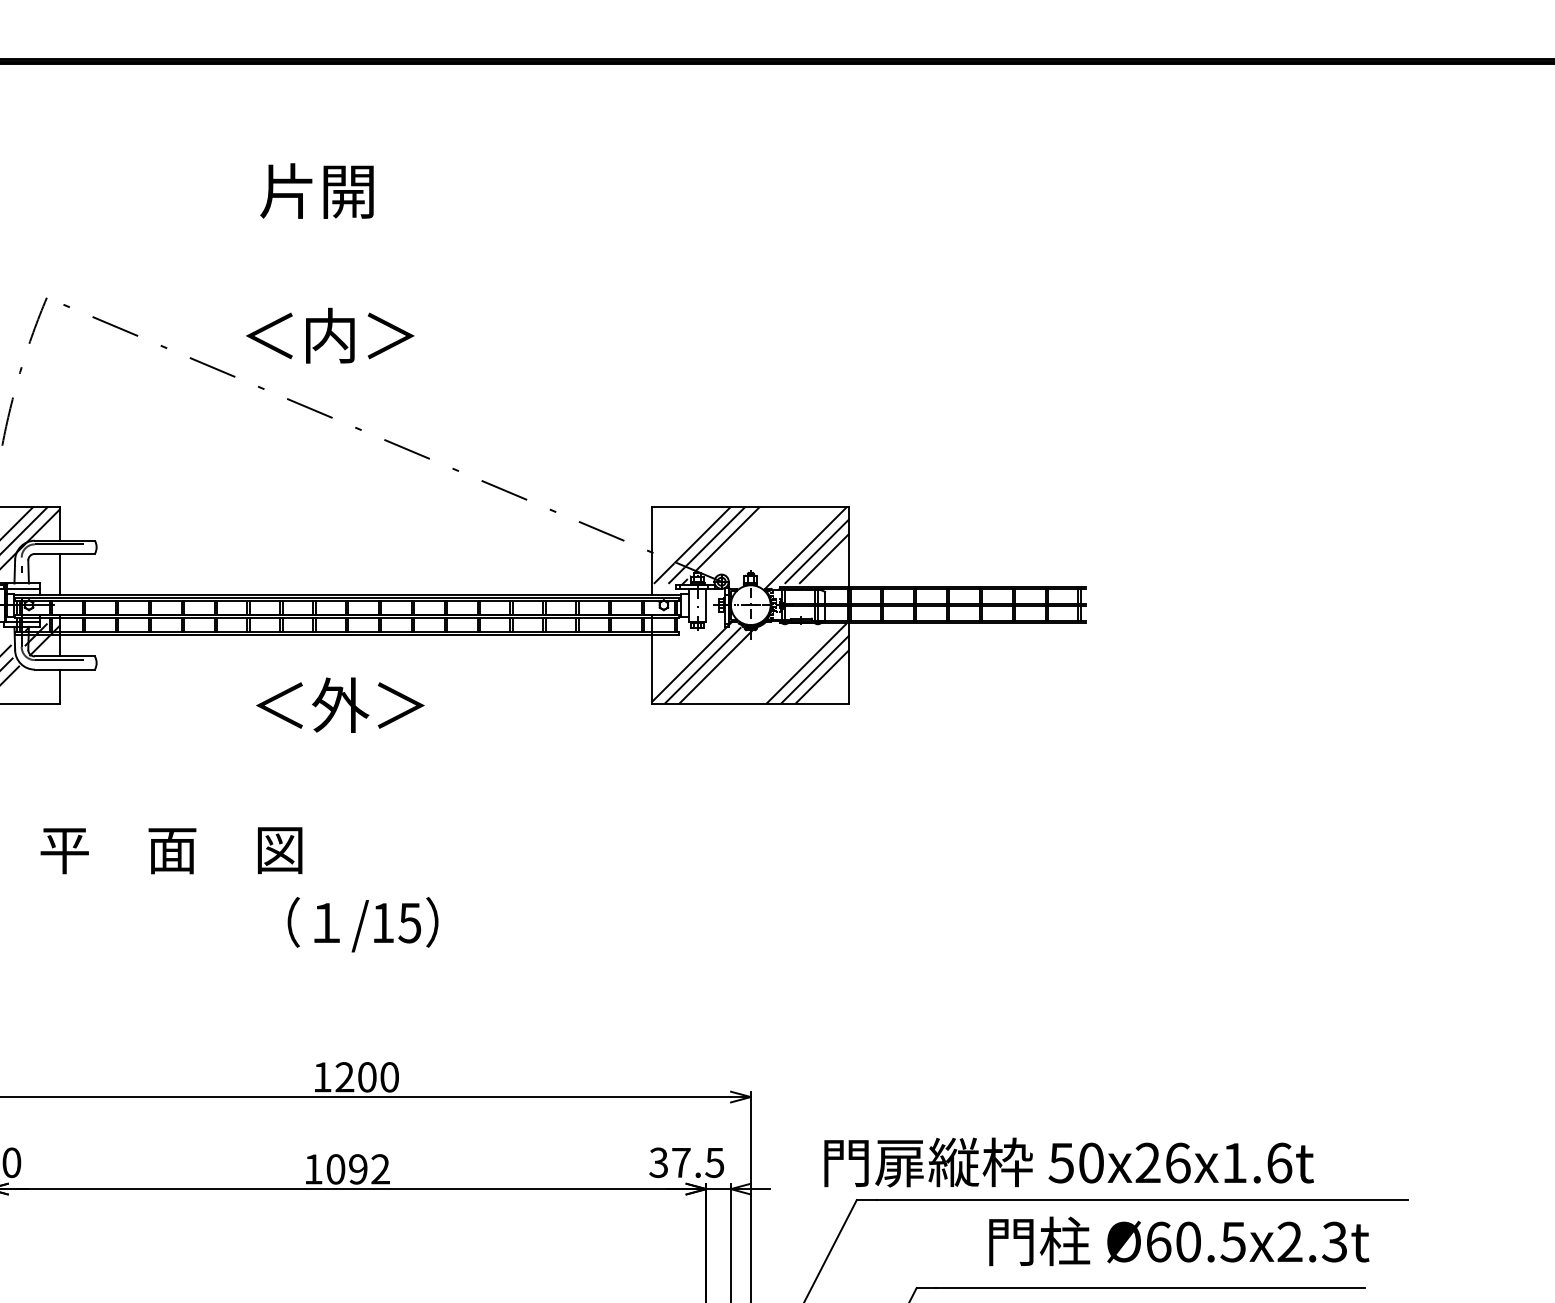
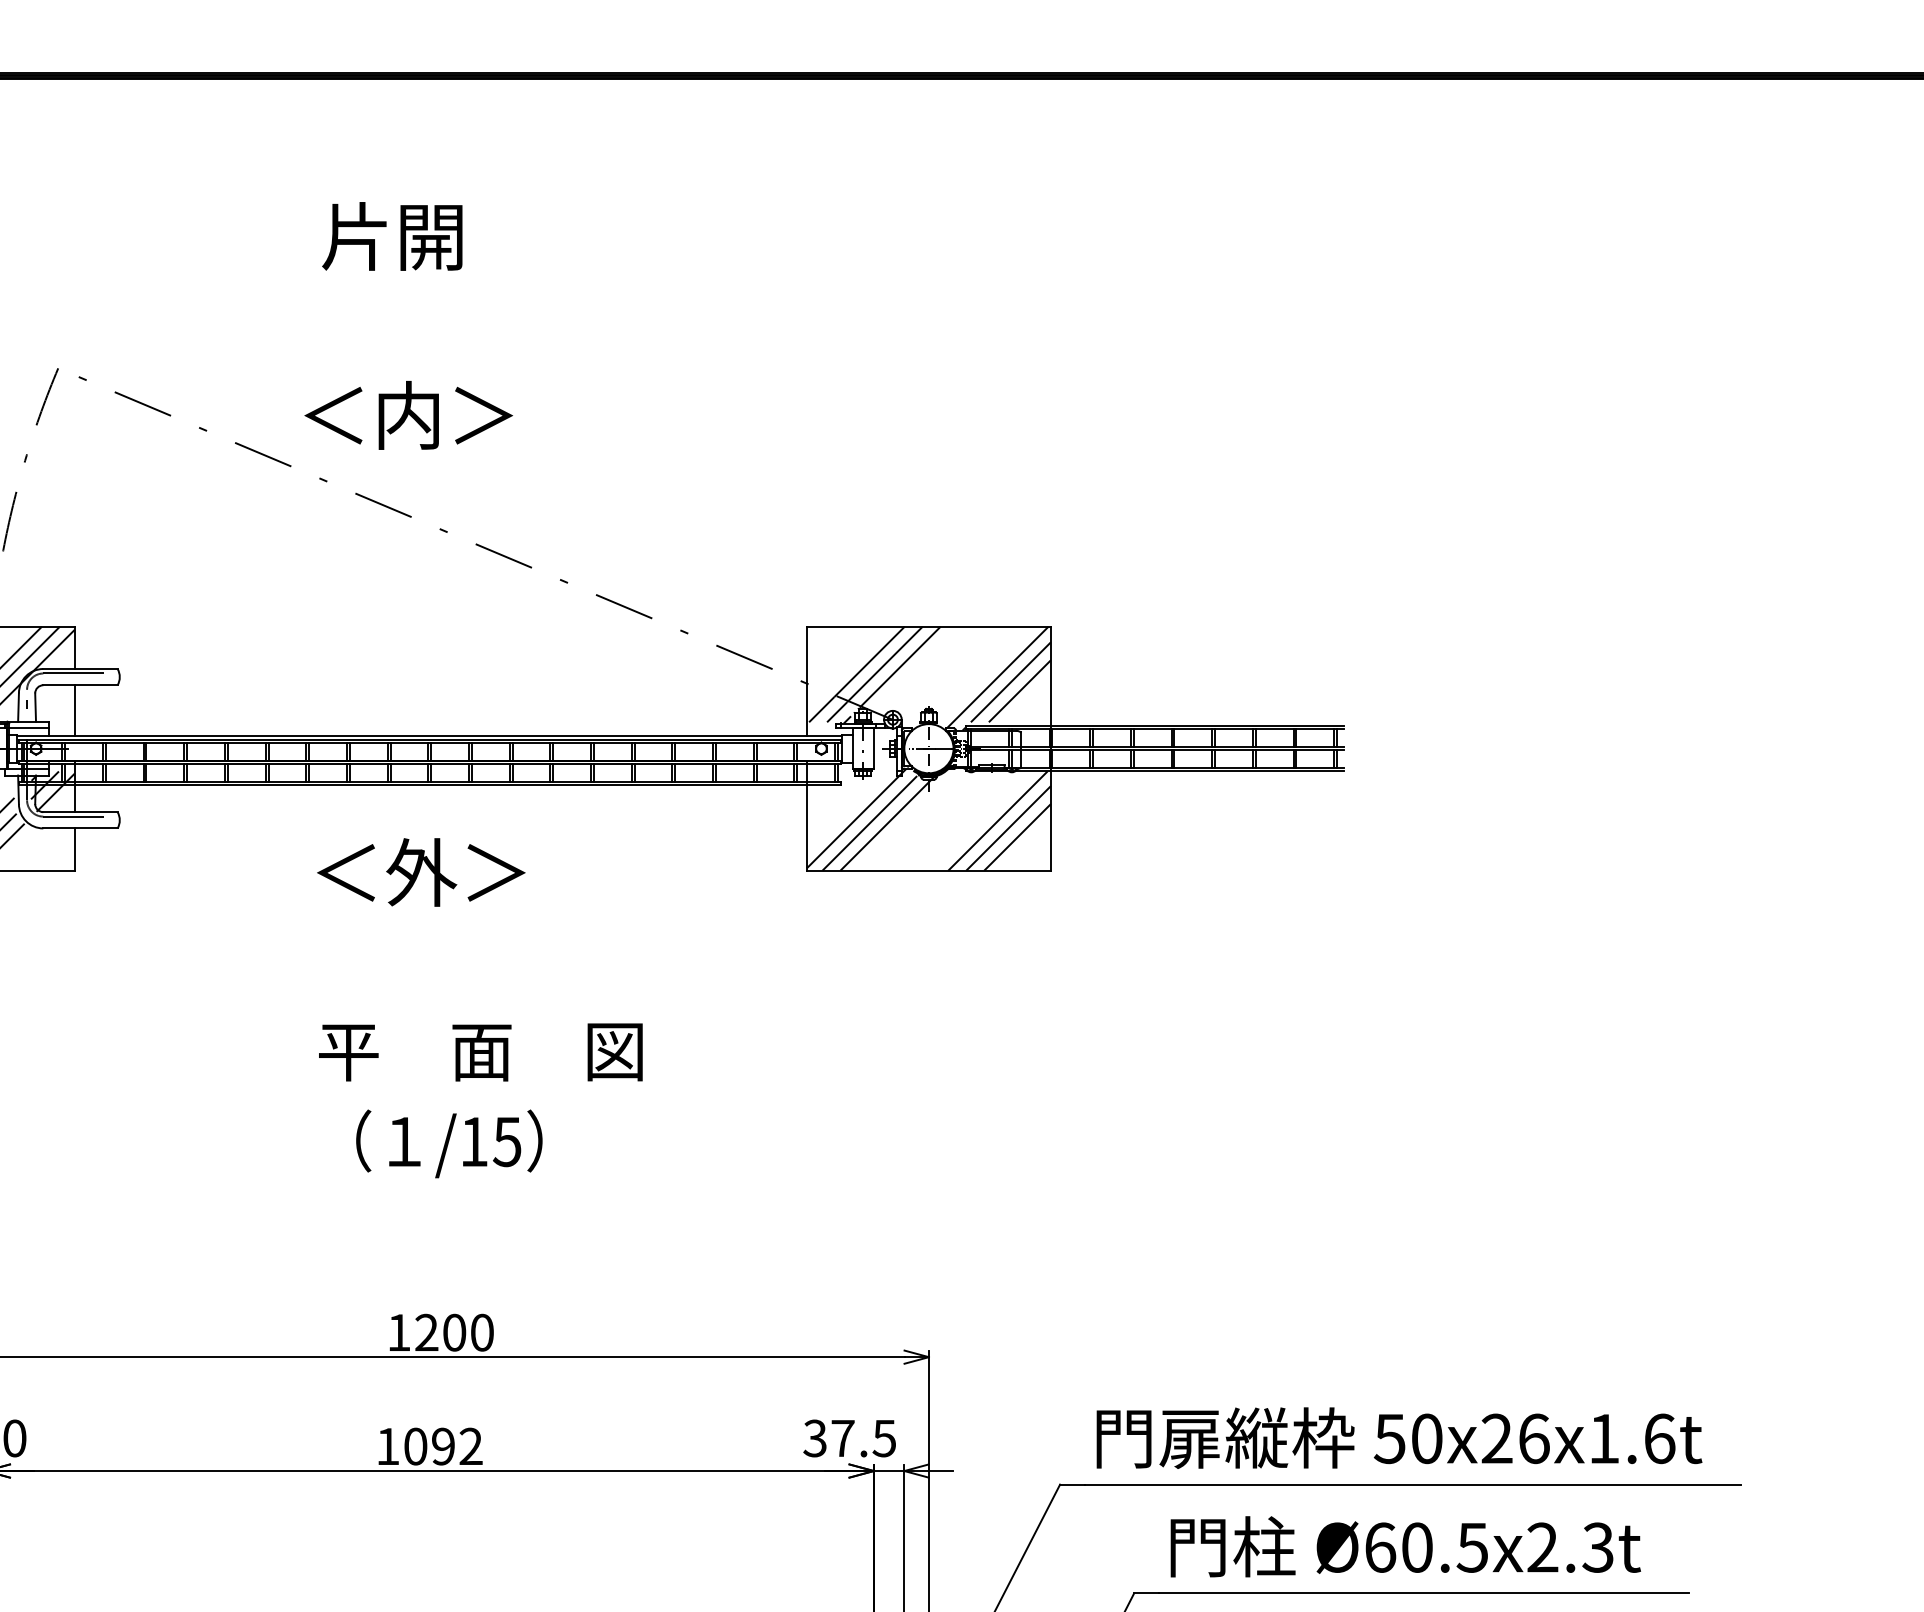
text: (171, 850) -> (480, 1052), moved
text: (1068, 1162) -> (1398, 1438), moved
text: (1179, 1241) -> (1406, 1546), moved

